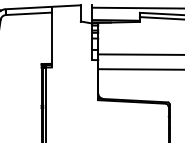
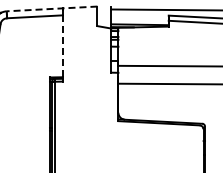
line: (42, 6) -> (51, 8), solid -> dashed
line: (51, 38) -> (62, 46), solid -> dashed

